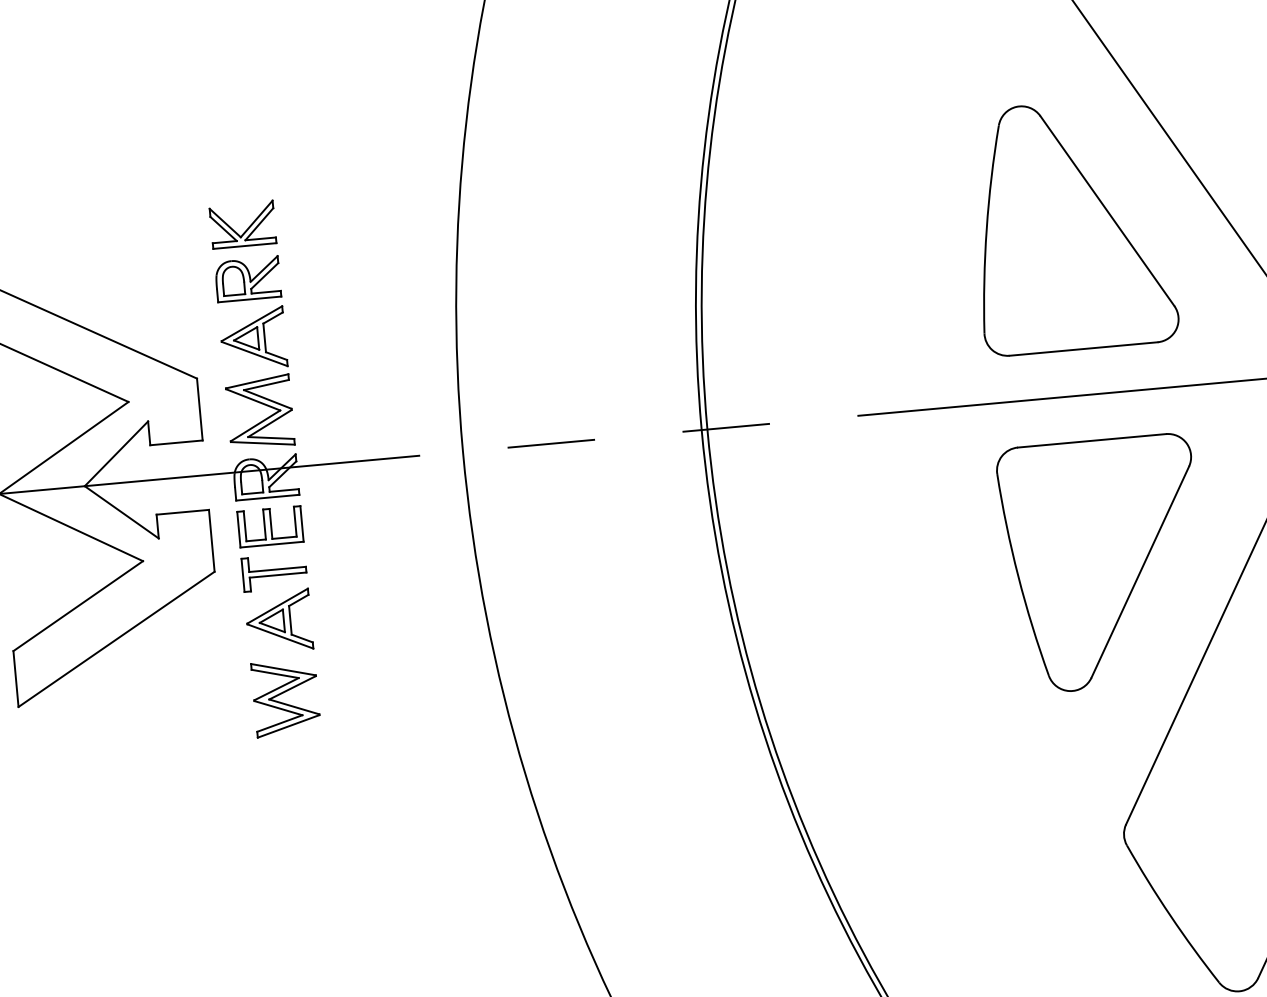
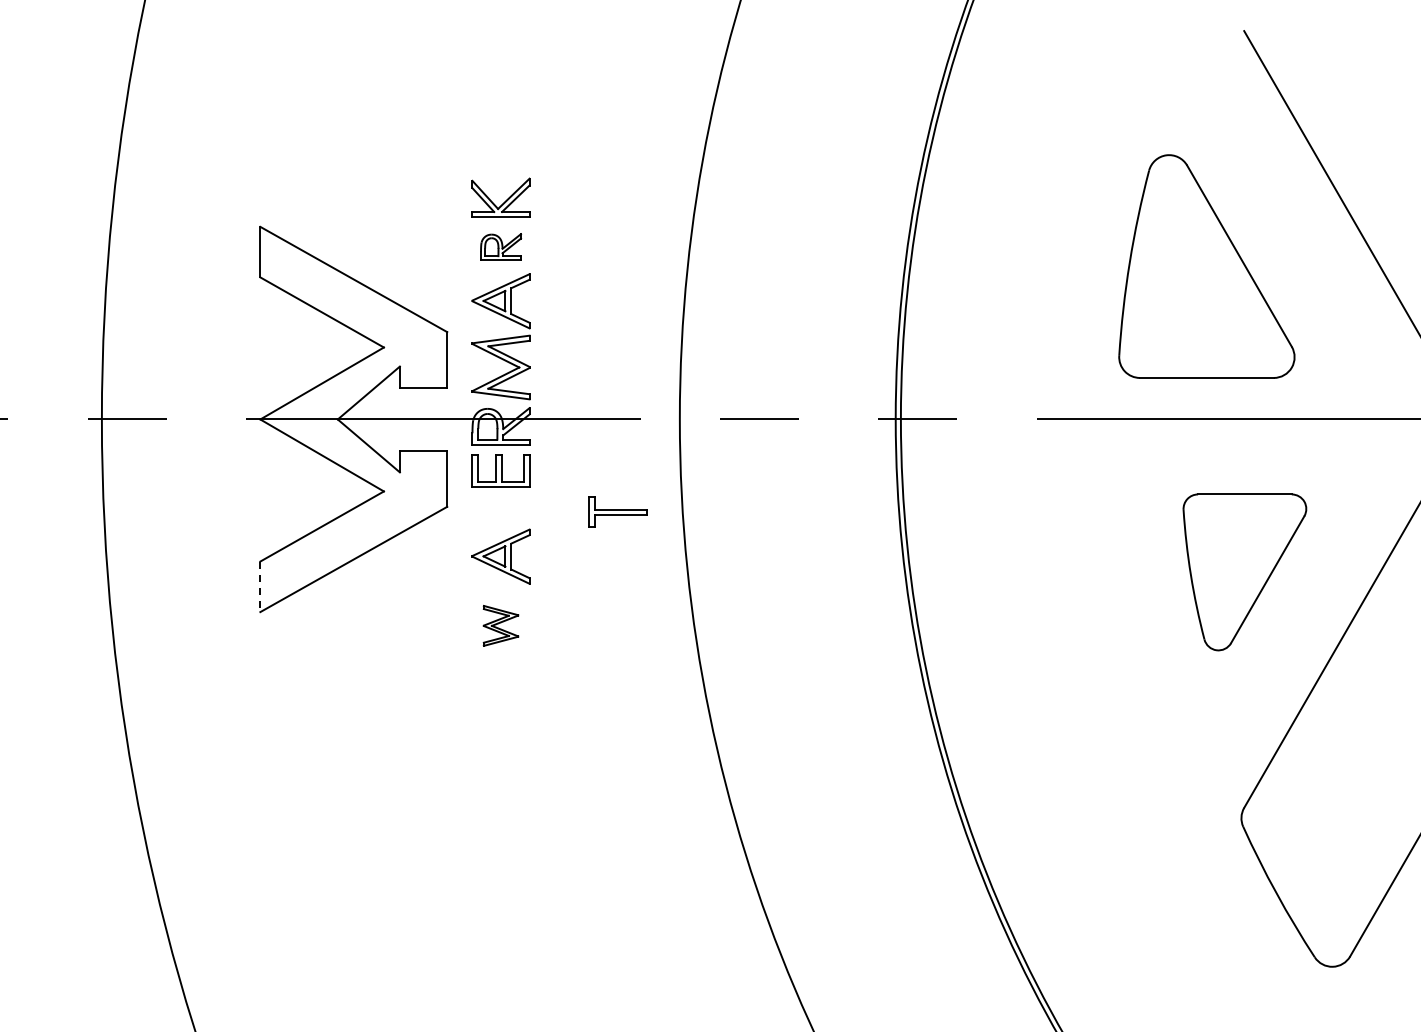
part: (1071, 225) -> (1206, 266), moved
part: (247, 278) -> (500, 246), size x0.7
part: (1102, 564) -> (1244, 572), size x0.7
part: (273, 571) -> (617, 511), moved
line: (16, 679) -> (260, 587), solid -> dashed
part: (285, 697) -> (500, 625), size x0.6

